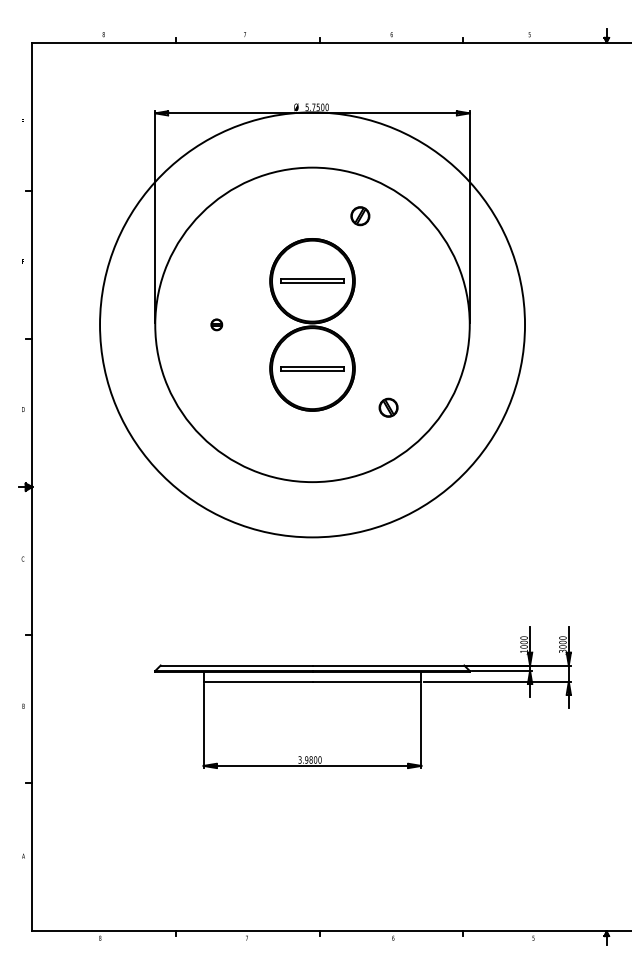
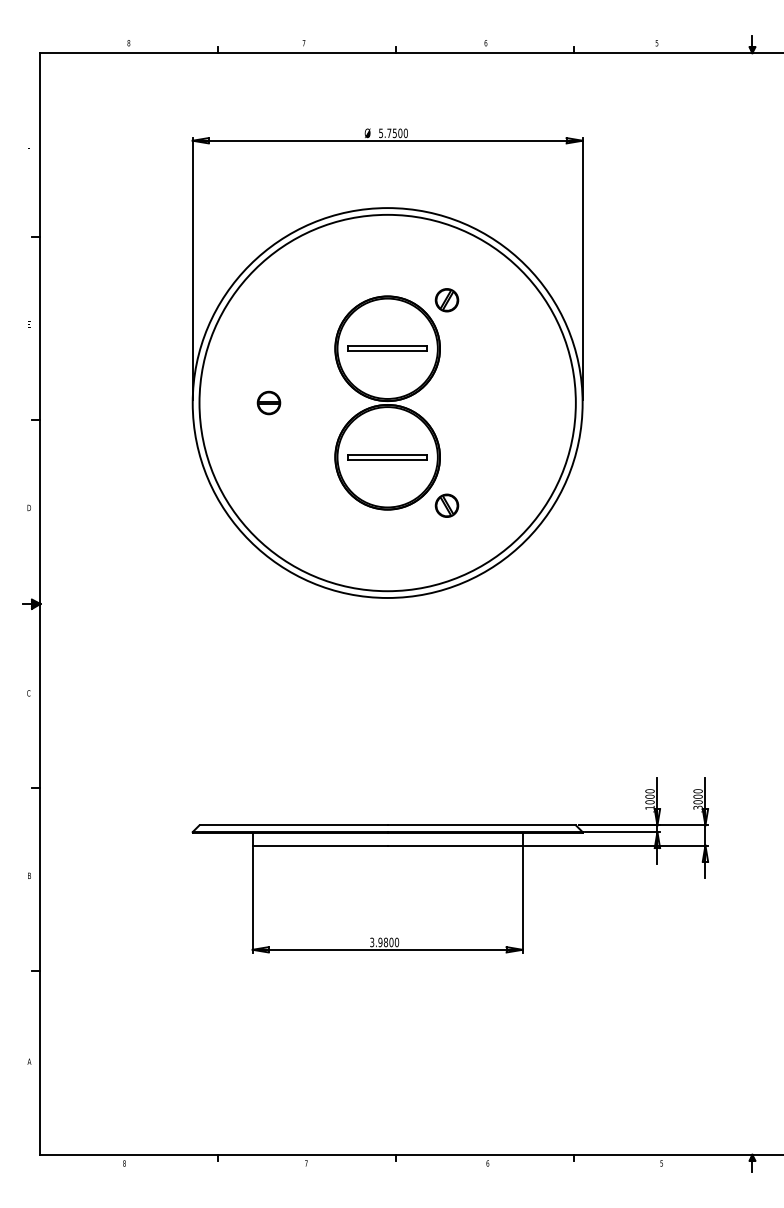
part: (359, 216) -> (446, 300), moved
part: (216, 324) -> (268, 402), size x1.67
circle: (312, 324) -> (387, 402), size x0.71
part: (388, 407) -> (446, 505), moved

